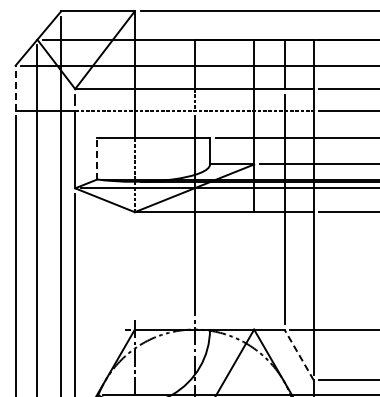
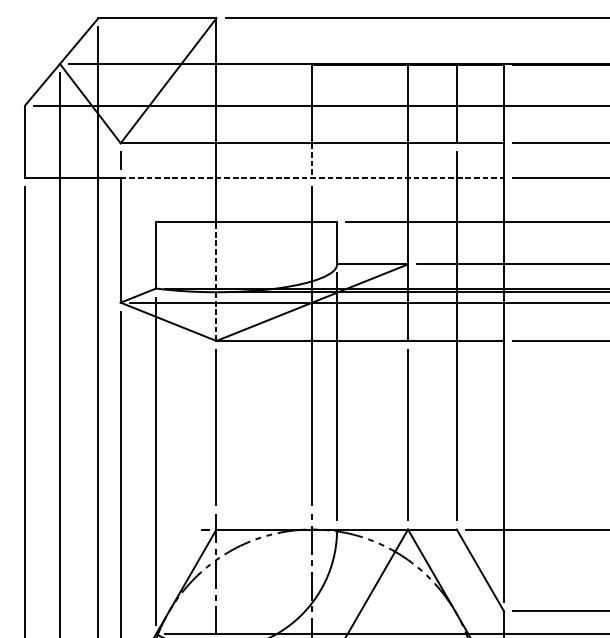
line: (15, 88) -> (24, 142), dashed -> solid
line: (97, 158) -> (156, 254), dashed -> solid
line: (210, 246) -> (337, 396), added
line: (134, 265) -> (215, 426), added
line: (254, 270) -> (408, 434), added
line: (97, 287) -> (156, 461), added
line: (298, 354) -> (479, 569), dashed -> solid

